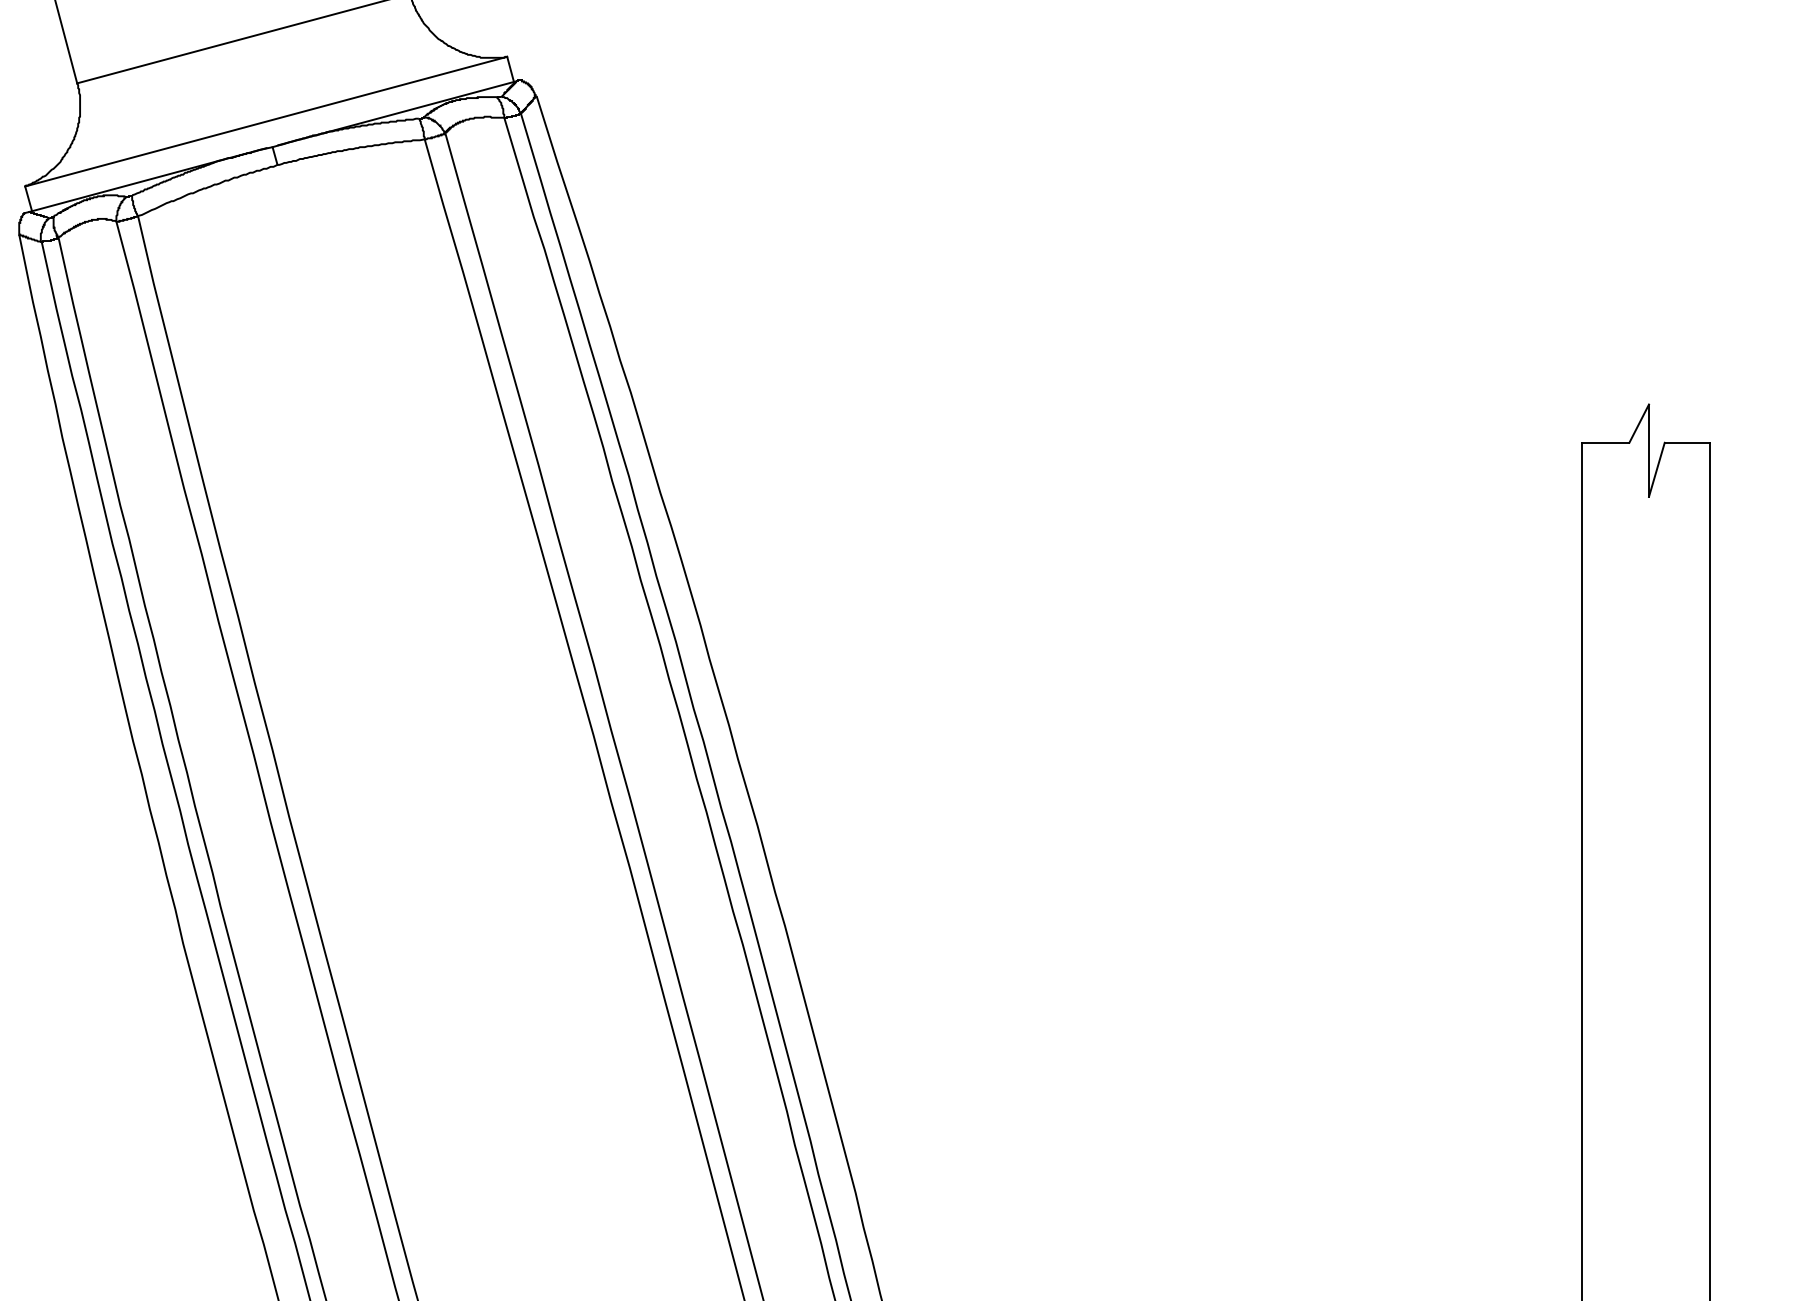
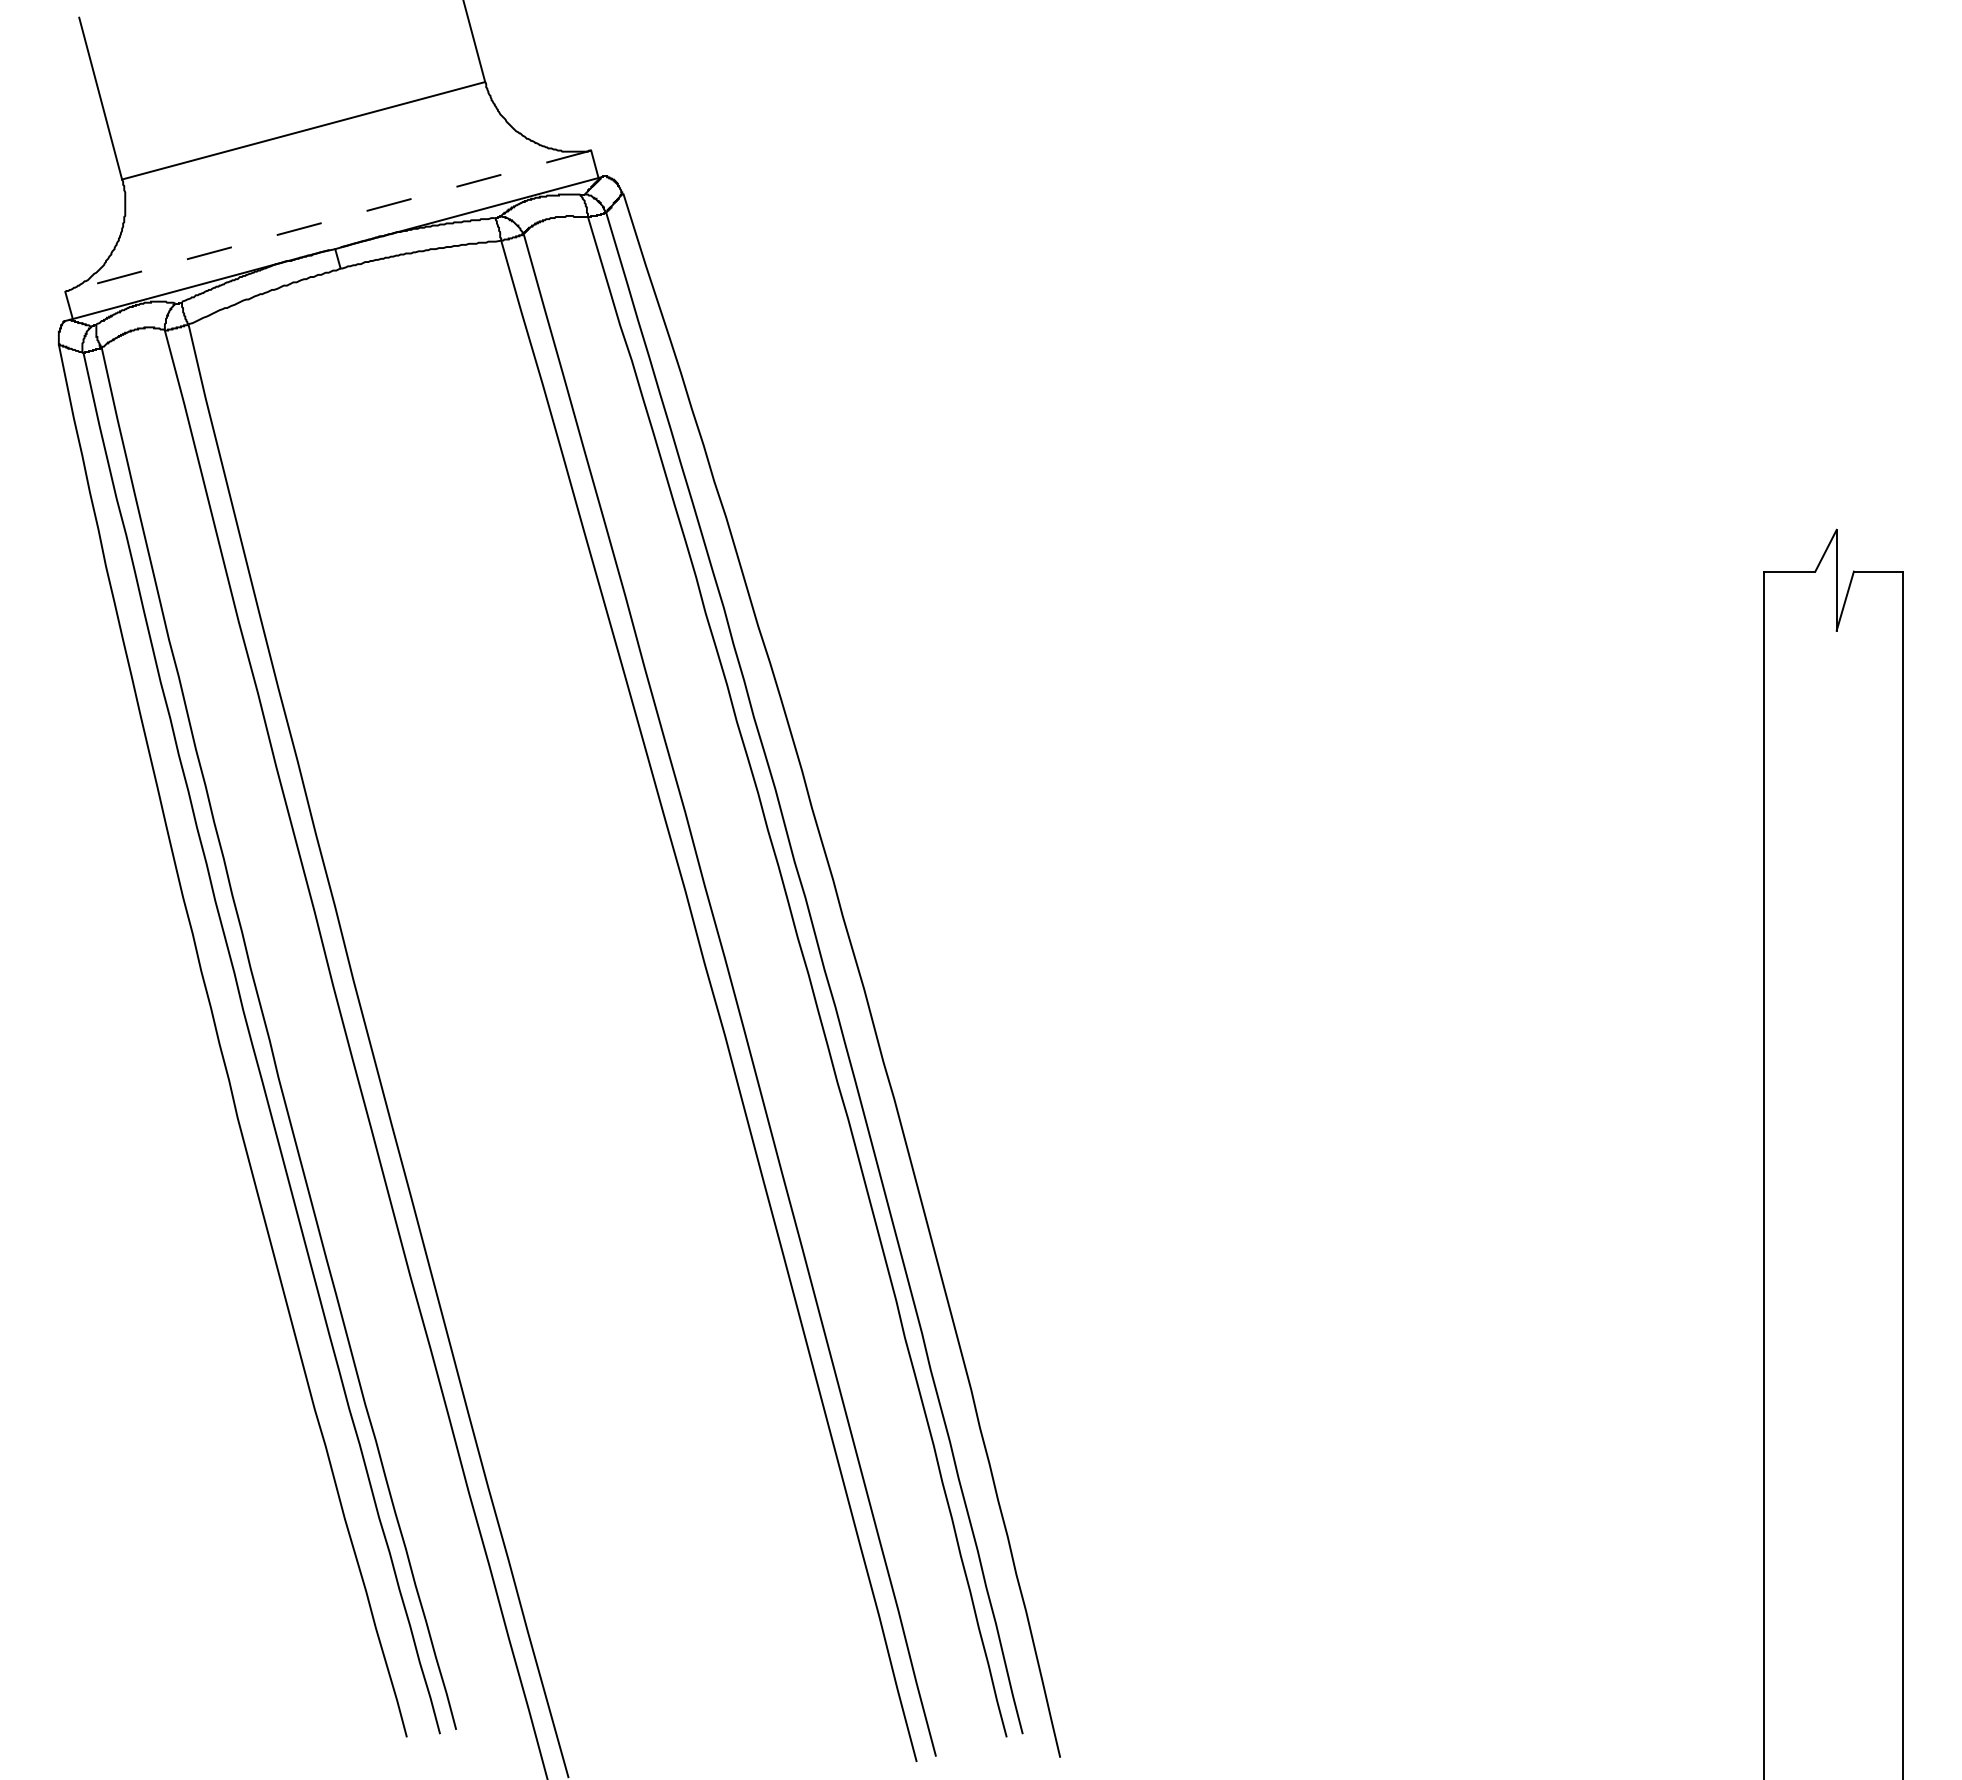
line: (265, 121) -> (327, 221), solid -> dashed

